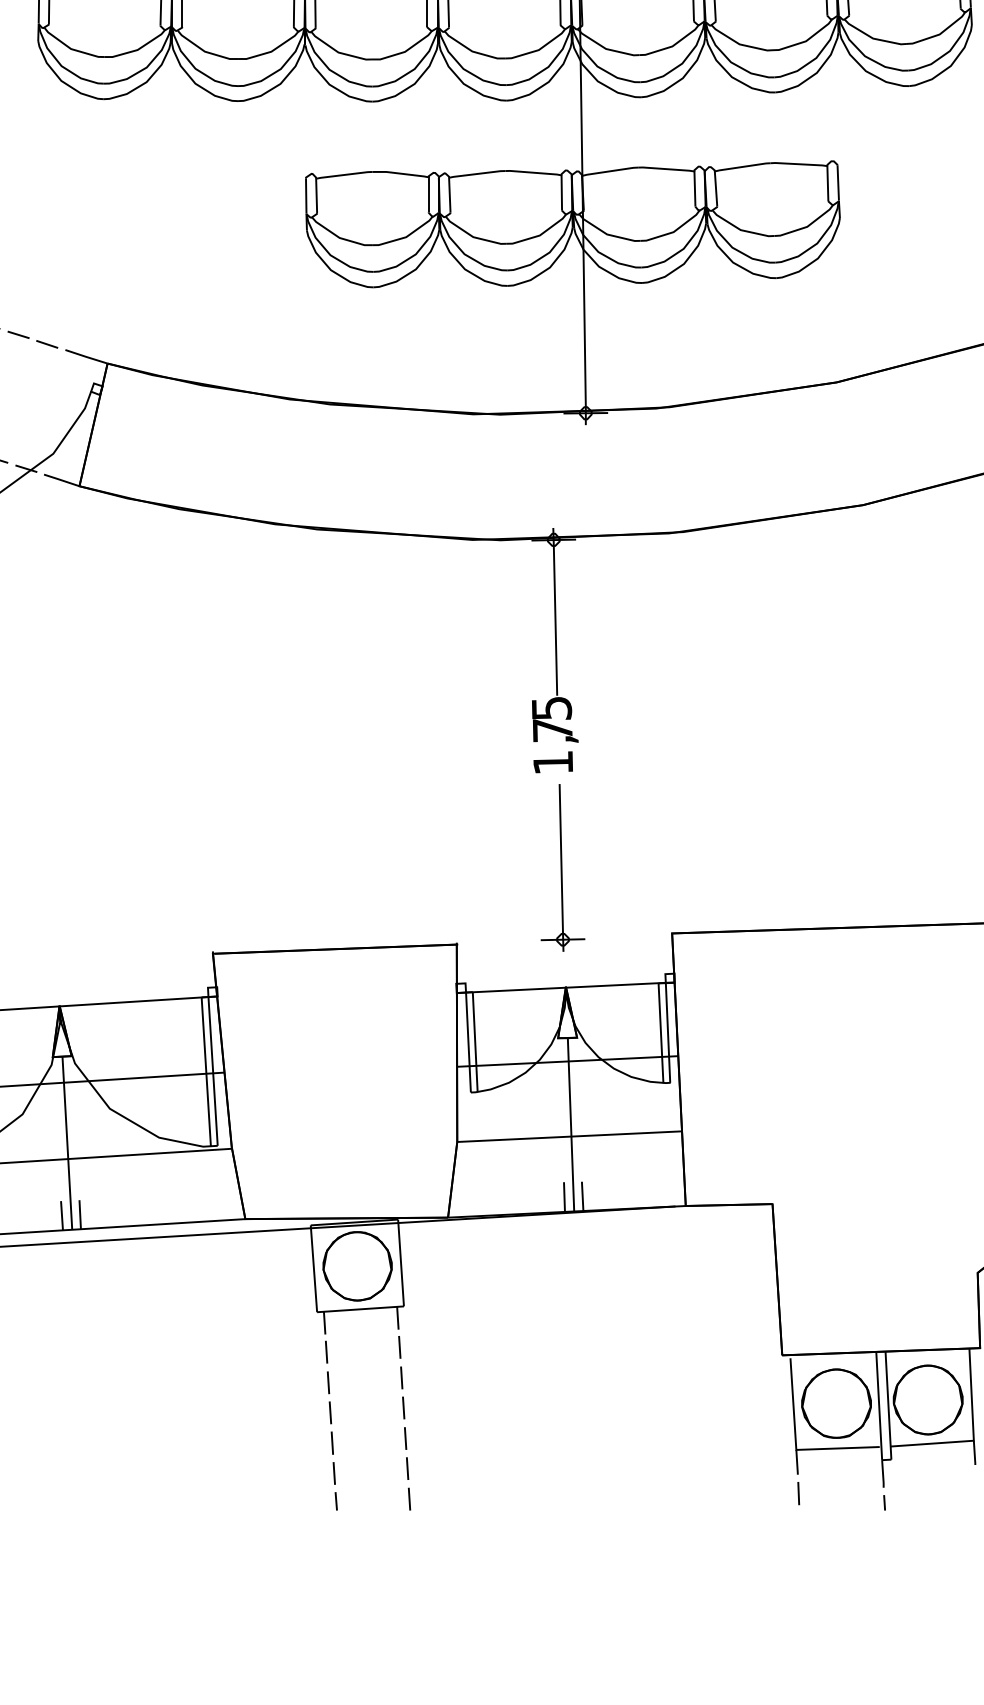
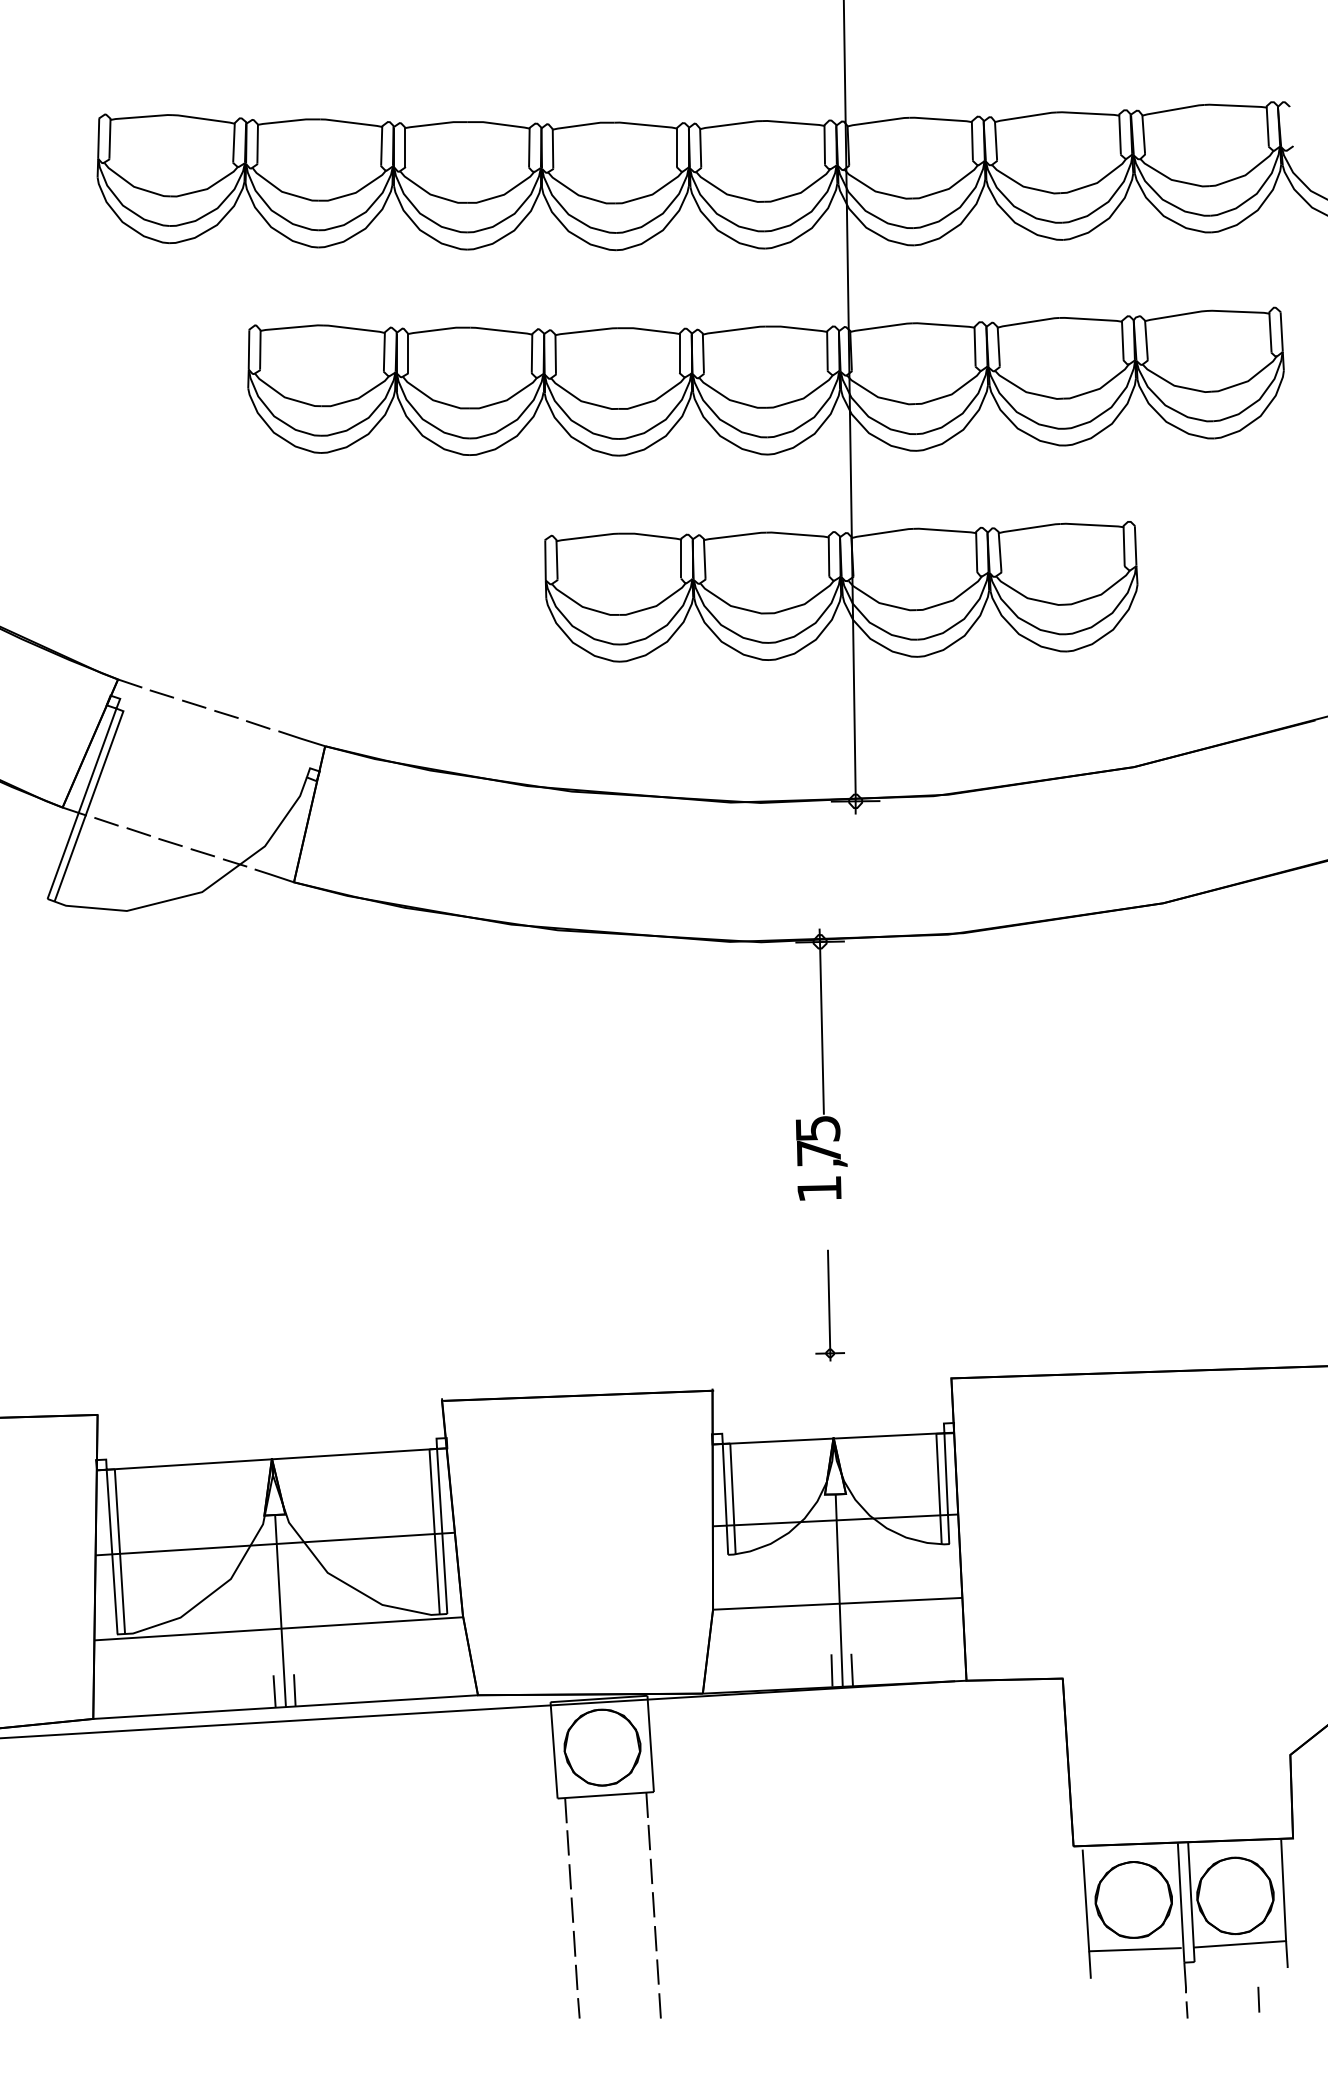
part: (562, 867) -> (829, 1305), size x0.6
line: (798, 1493) -> (1258, 1999), moved

